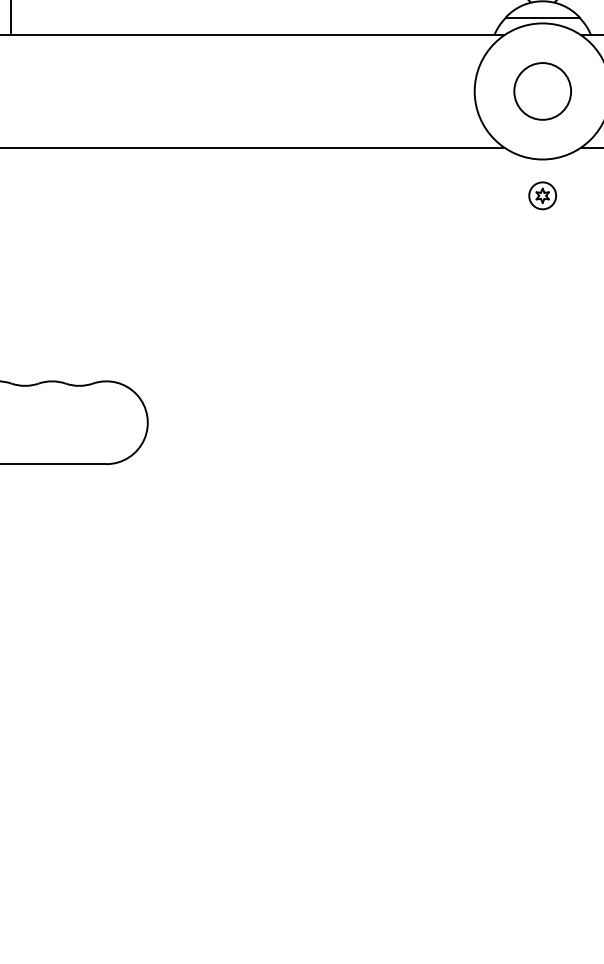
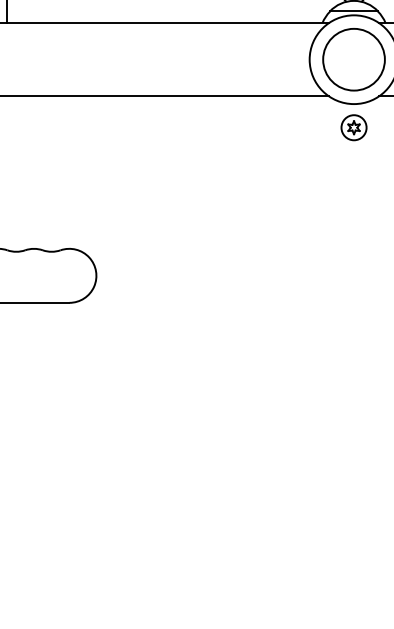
circle: (541, 91) -> (353, 59), size x1.67
part: (541, 195) -> (353, 127), size x1.43

